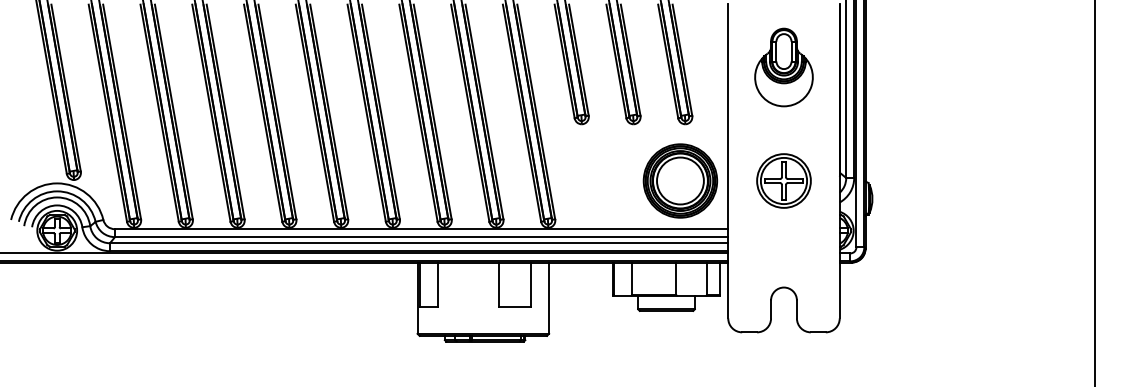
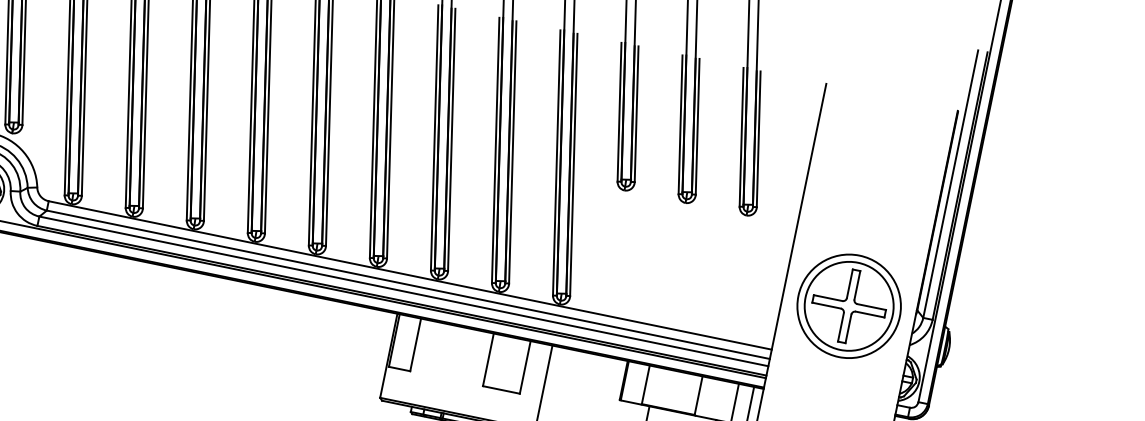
part: (783, 67) -> (876, 172), removed
part: (680, 180) -> (727, 280), removed
part: (783, 180) -> (848, 305), size x1.6

